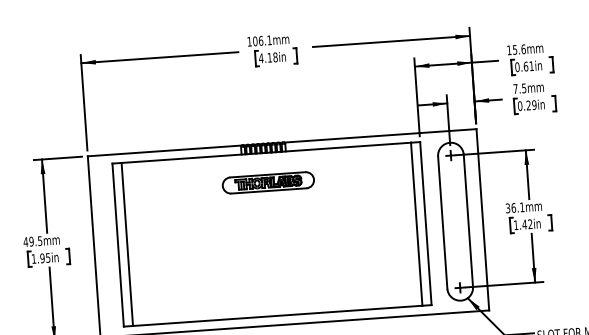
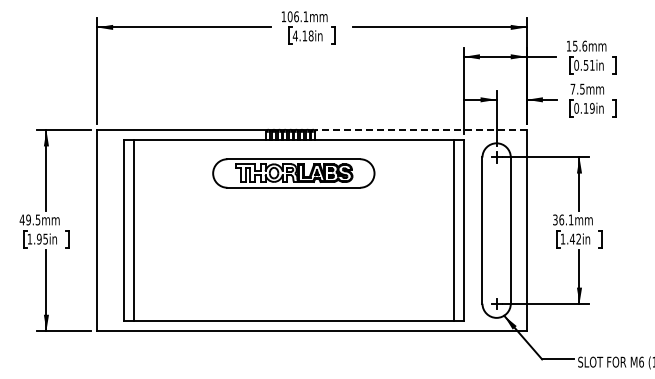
text: (525, 65) -> (585, 64), 0.61in -> 0.51in
text: (528, 105) -> (585, 108), 0.29in -> 0.19in
line: (380, 135) -> (420, 130), solid -> dashed
part: (268, 182) -> (293, 173), size x1.6

